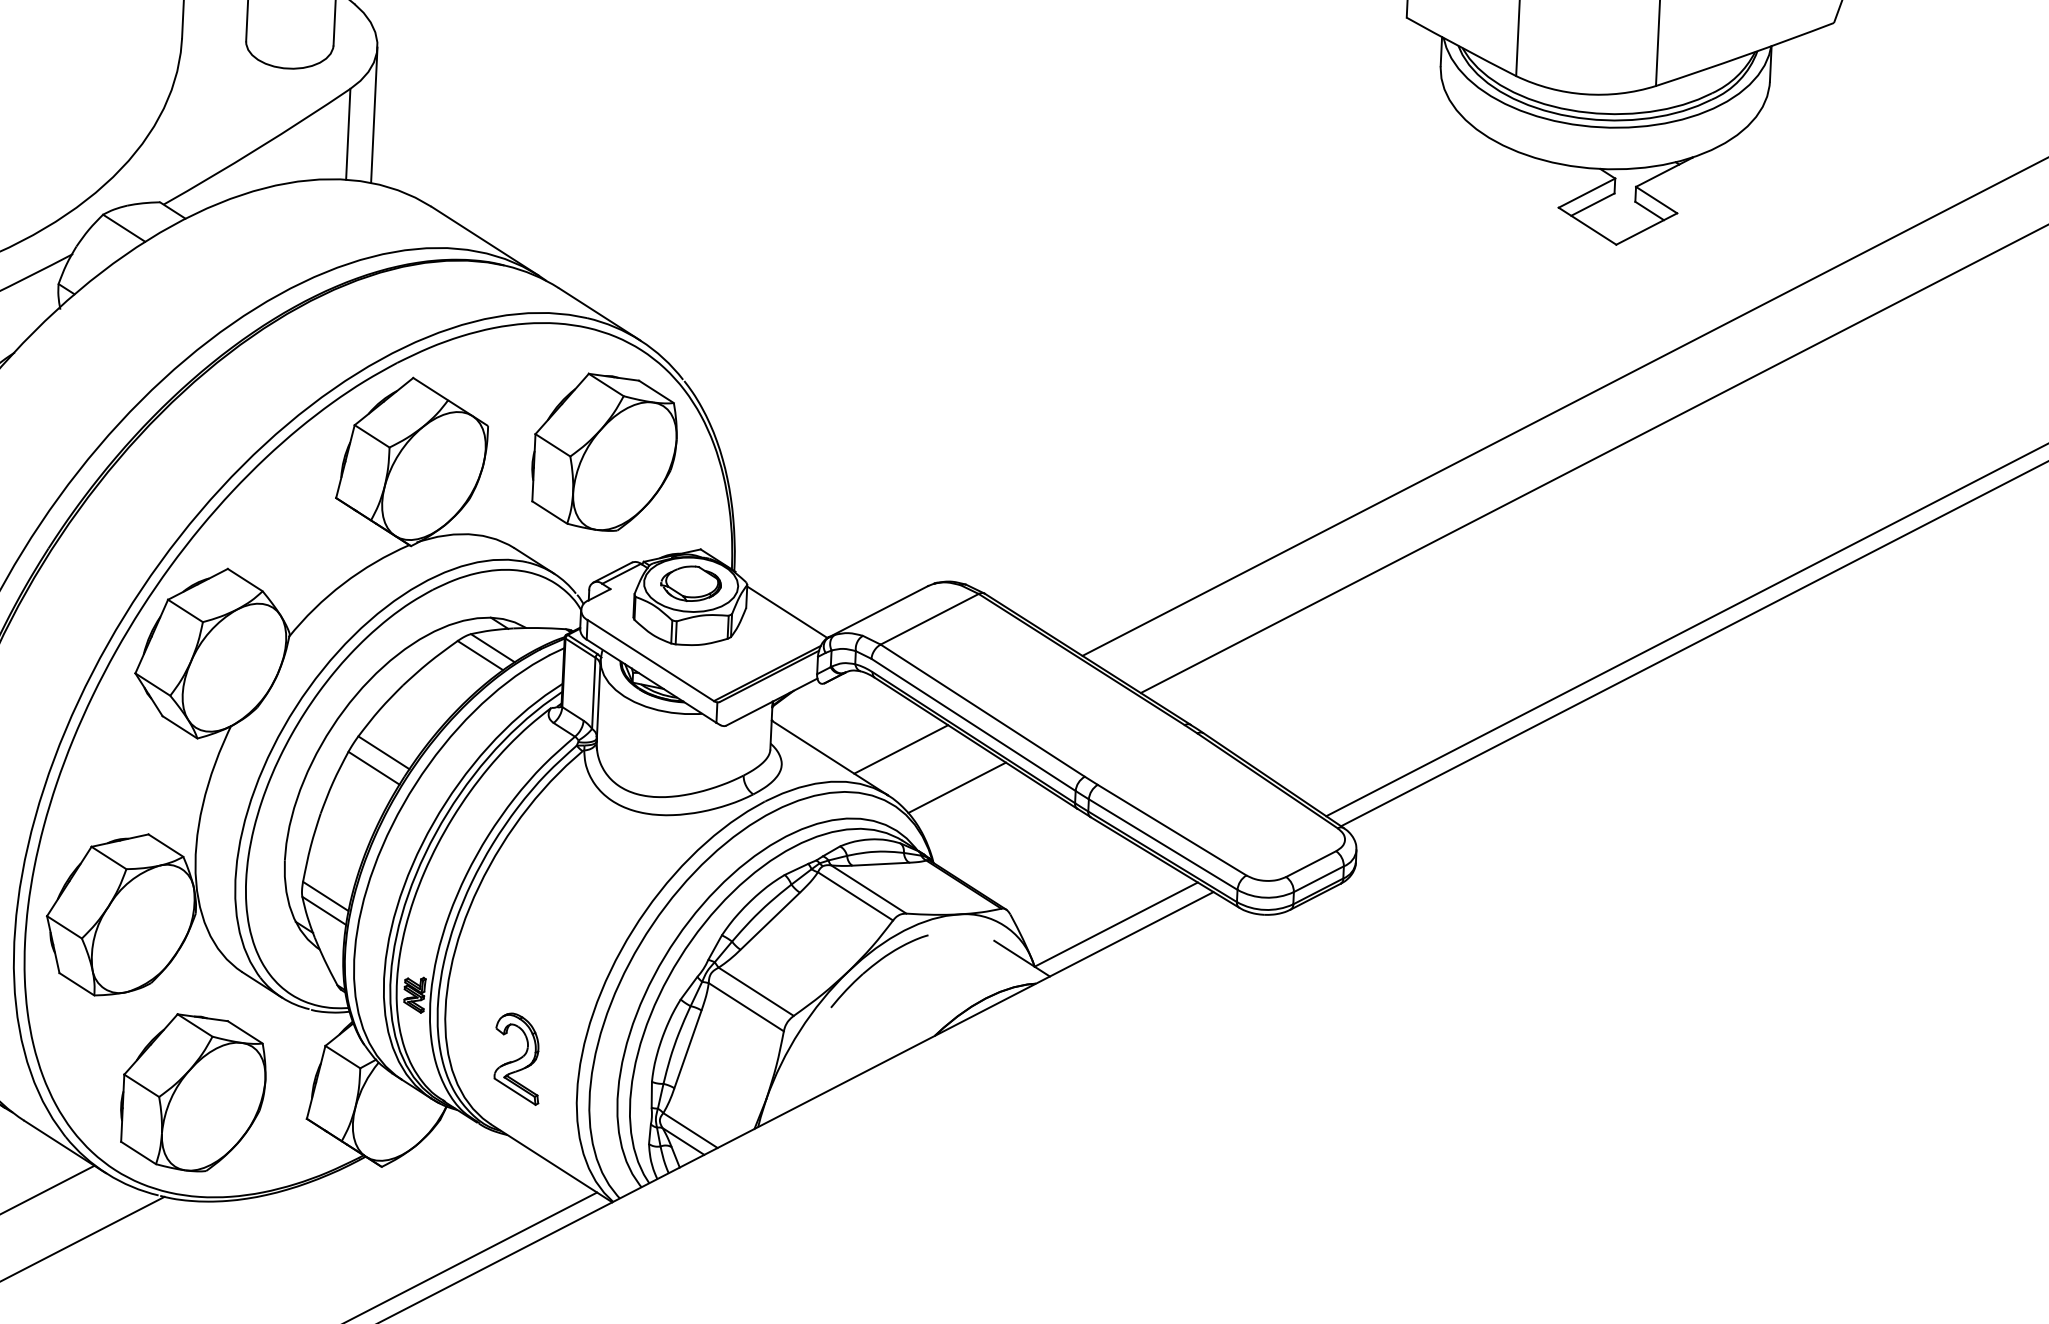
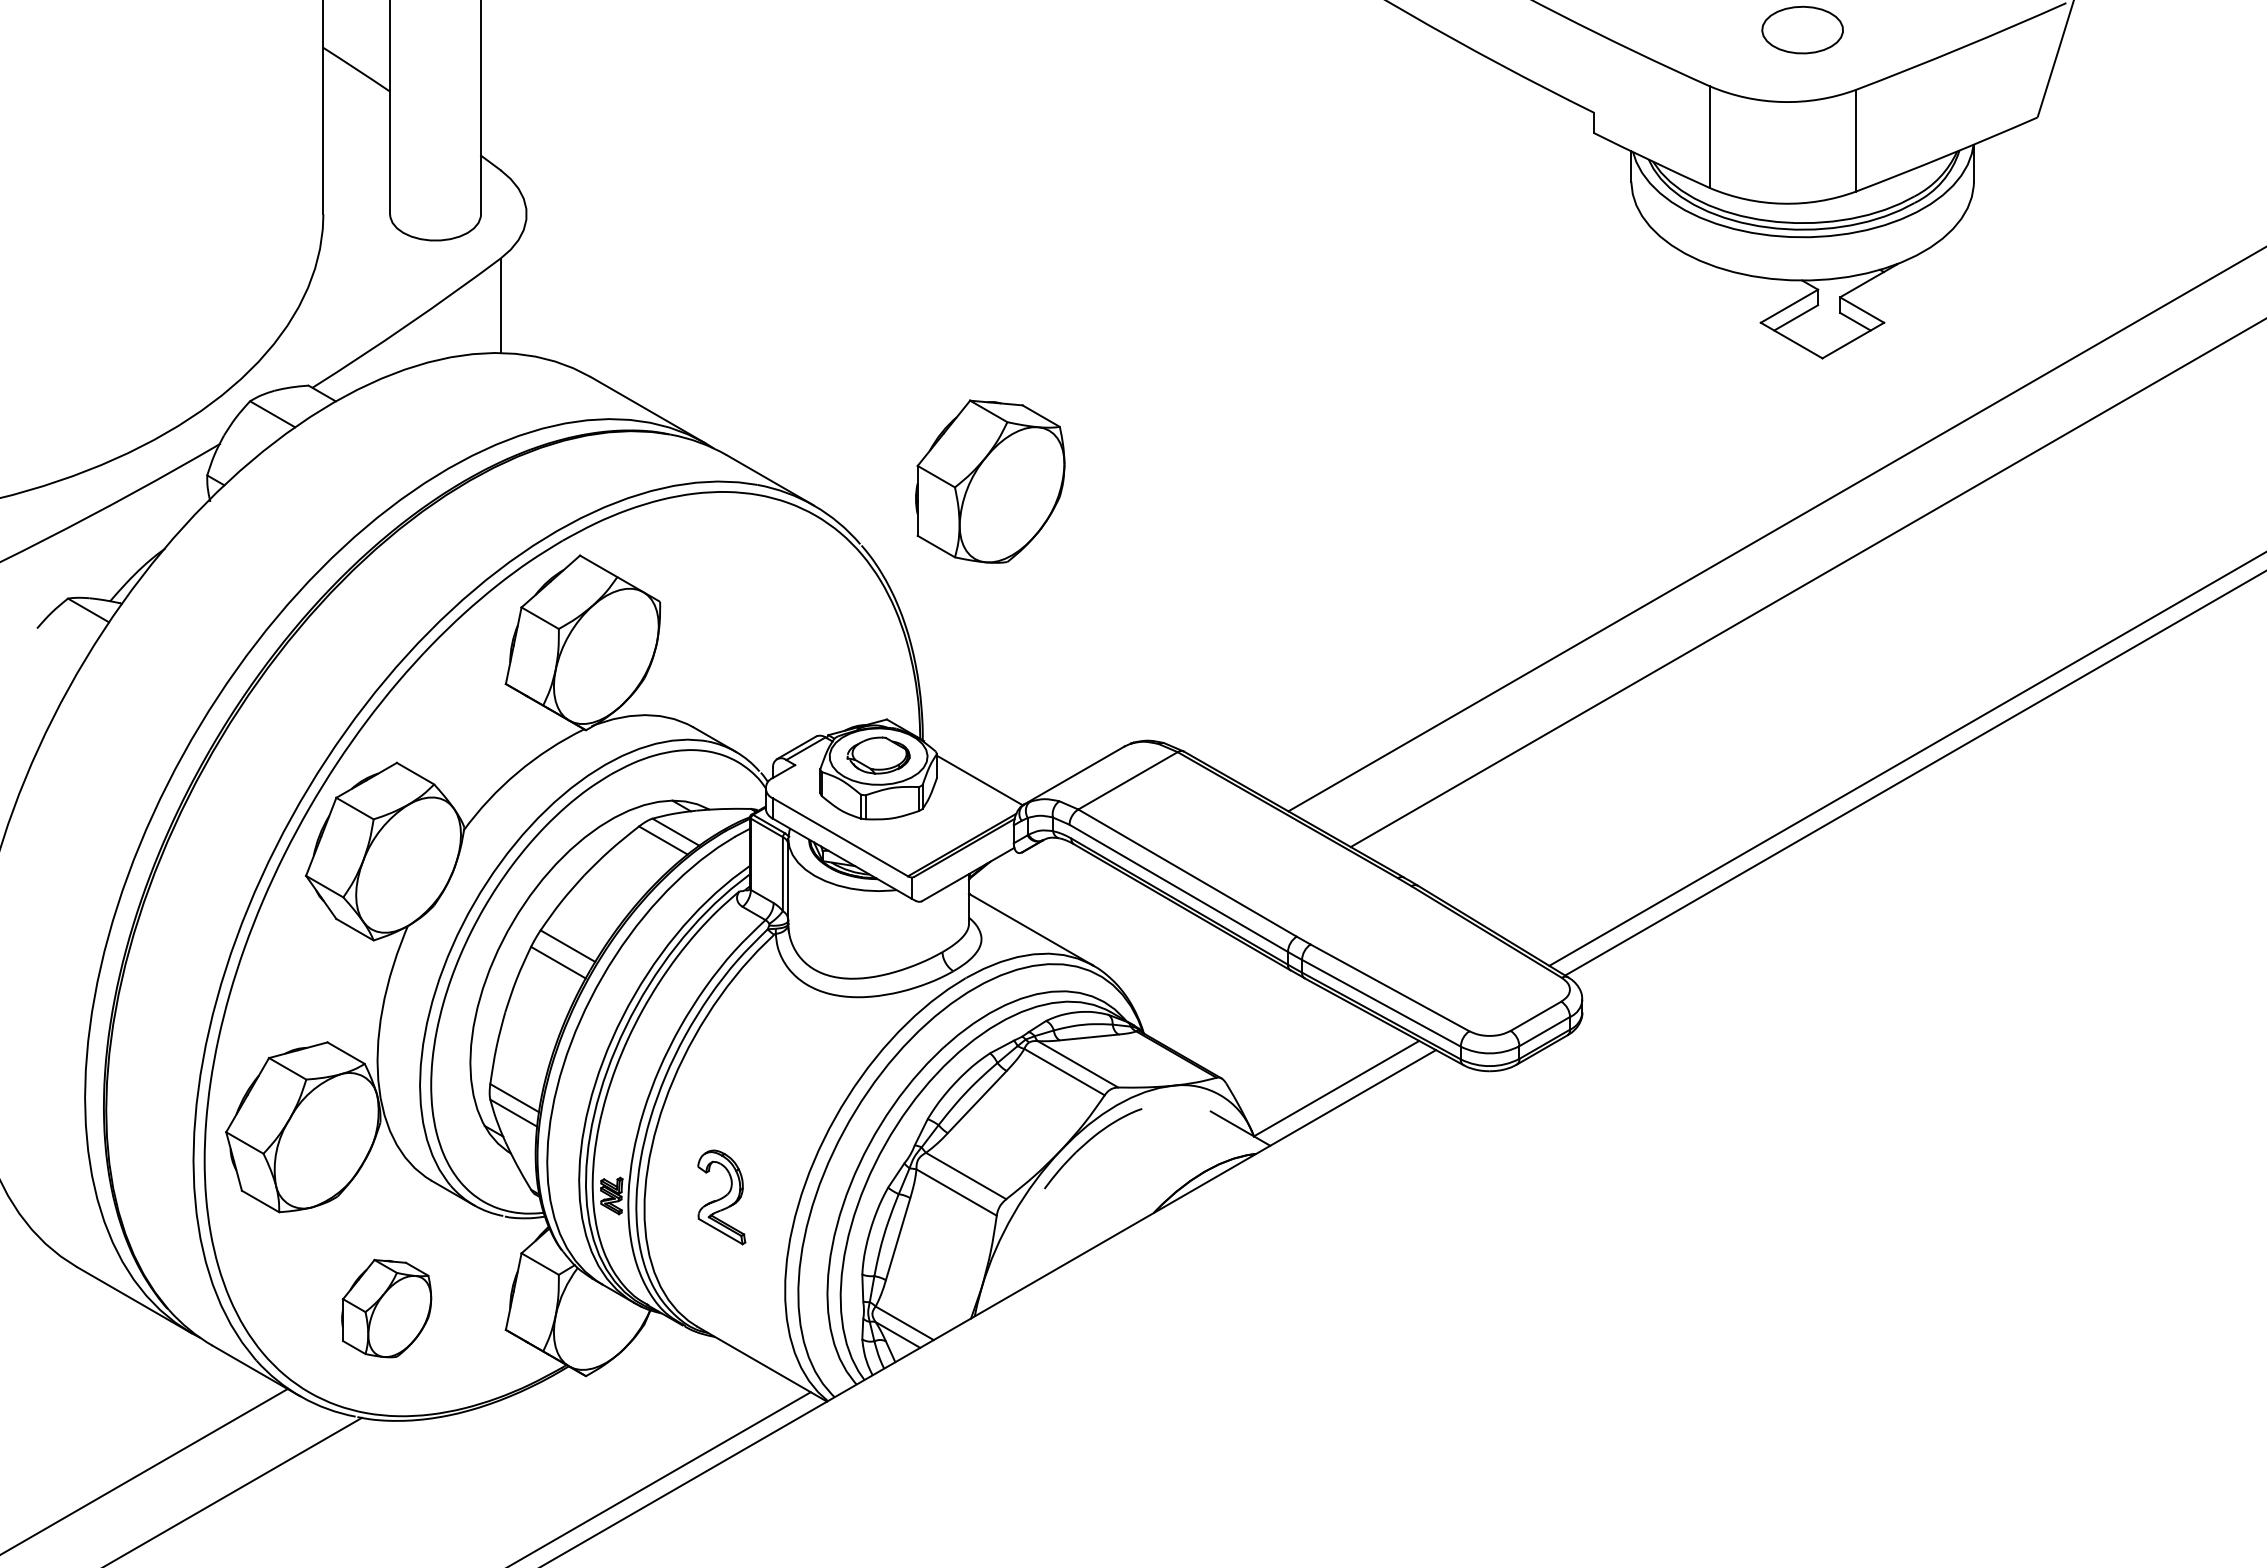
line: (374, 114) -> (526, 284), removed
part: (604, 452) -> (990, 481), moved
line: (900, 748) -> (1104, 916), removed
line: (956, 786) -> (1164, 953), removed
part: (517, 1059) -> (721, 1197), moved
part: (193, 1092) -> (386, 1308), size x0.6

